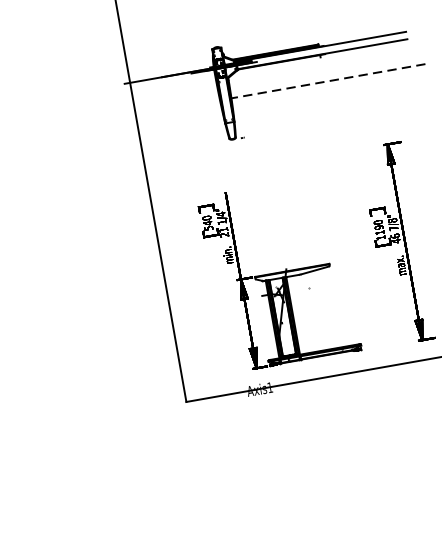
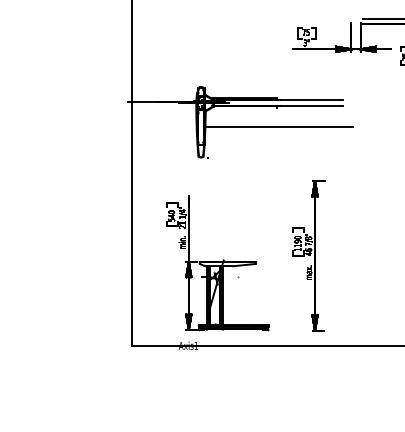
line: (327, 80) -> (278, 126), dashed -> solid

